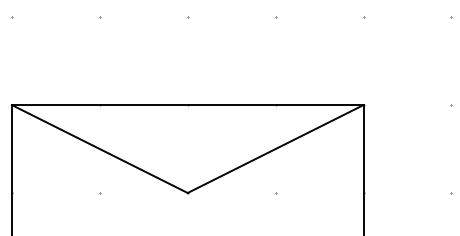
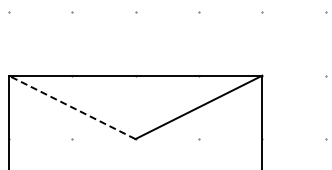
line: (100, 149) -> (72, 107), solid -> dashed

